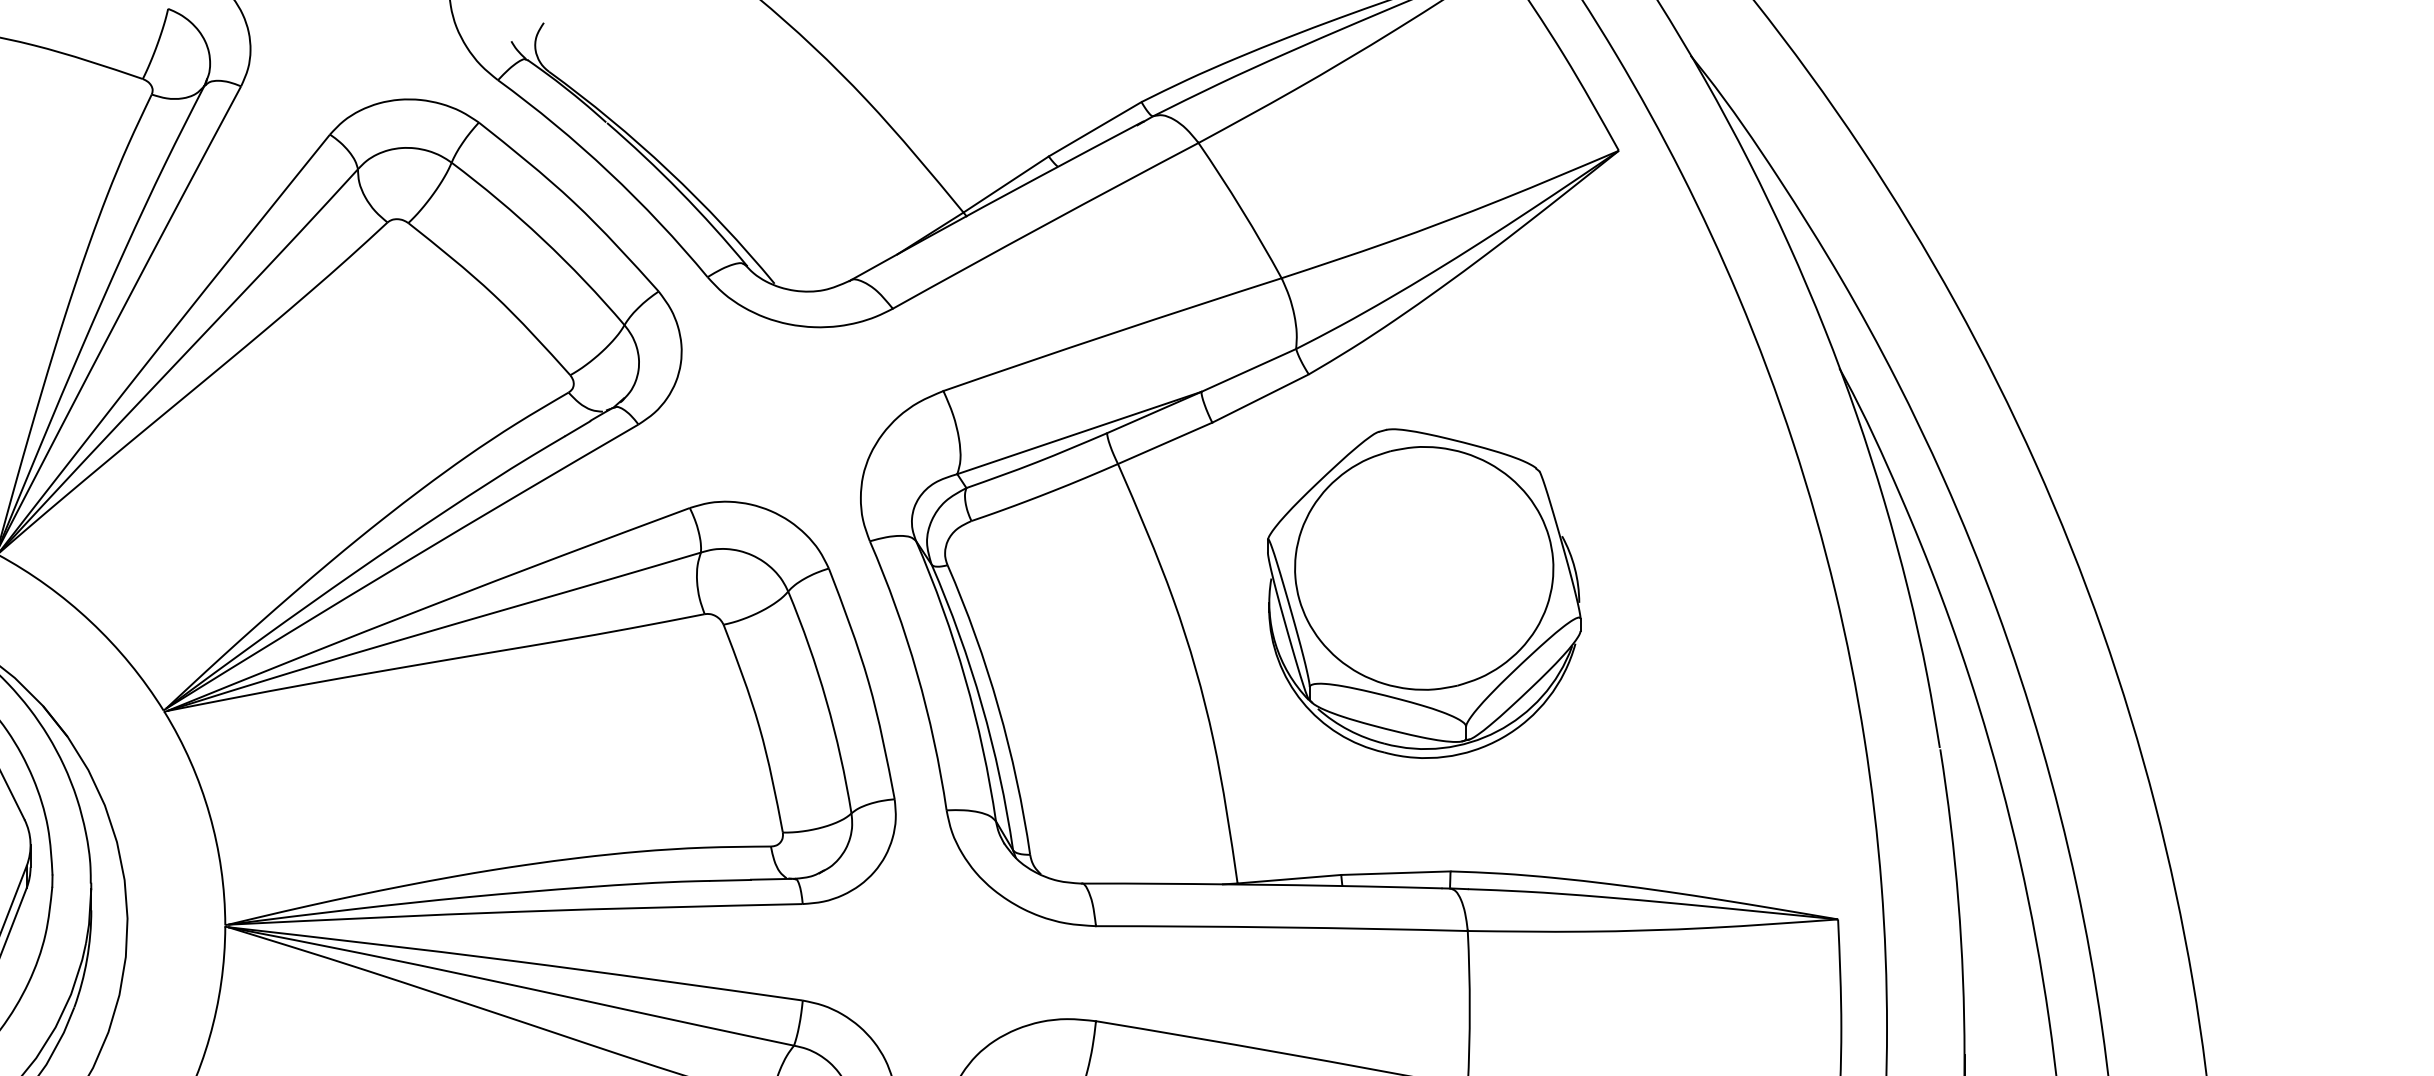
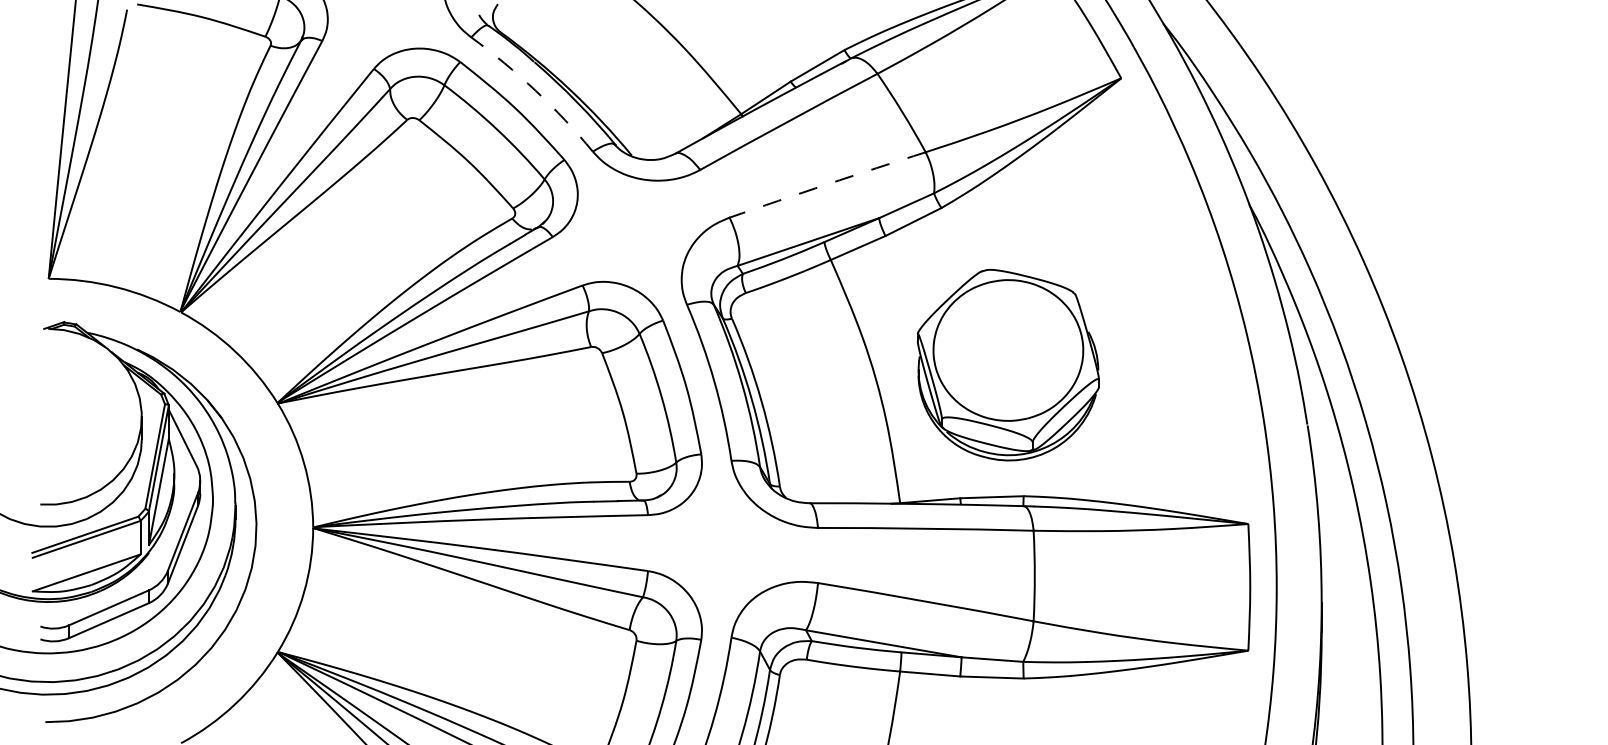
arc: (608, 171) -> (535, 90), solid -> dashed
arc: (1112, 333) -> (827, 184), solid -> dashed
part: (1422, 594) -> (1007, 365), moved

